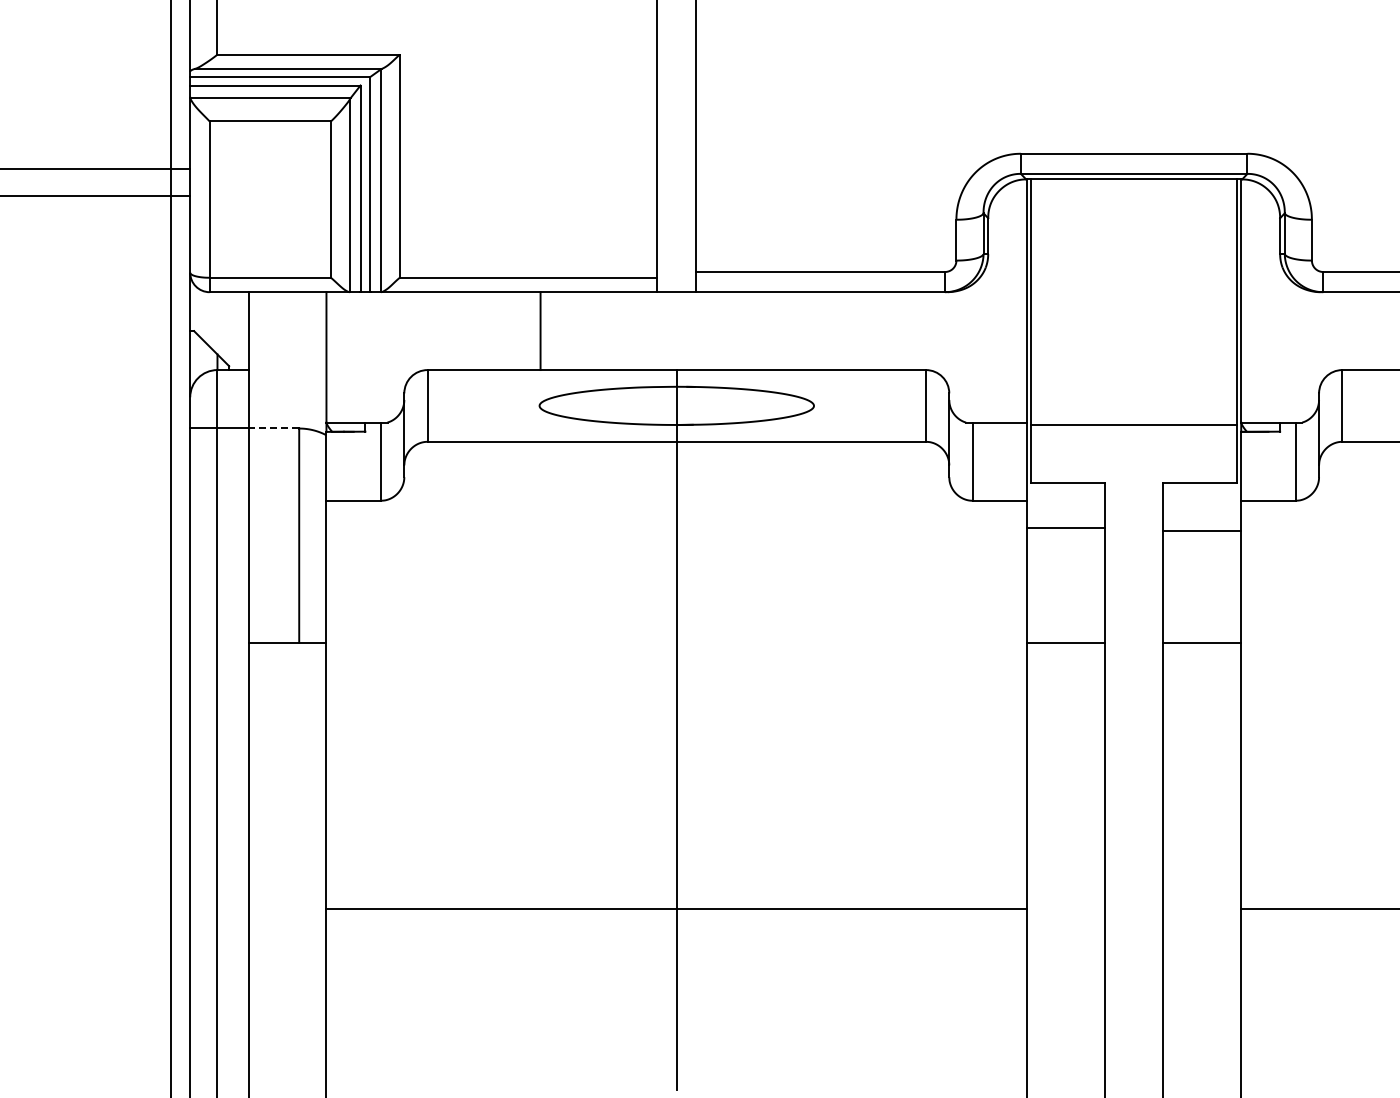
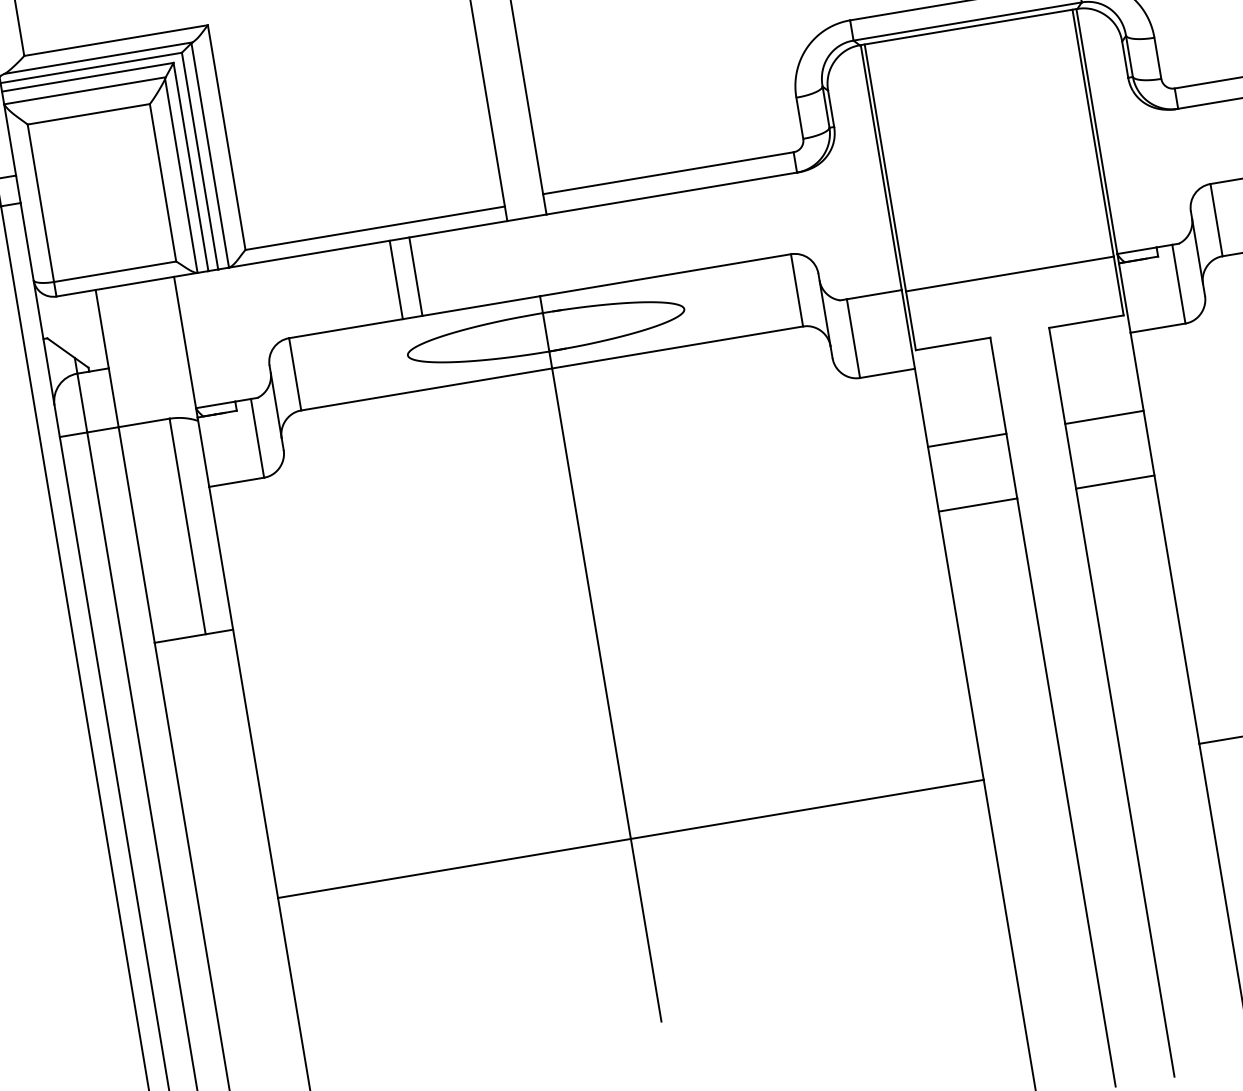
line: (560, 331) -> (416, 276), added
line: (273, 428) -> (143, 423), dashed -> solid
line: (1065, 528) -> (966, 440), moved
line: (1202, 531) -> (1104, 417), moved

